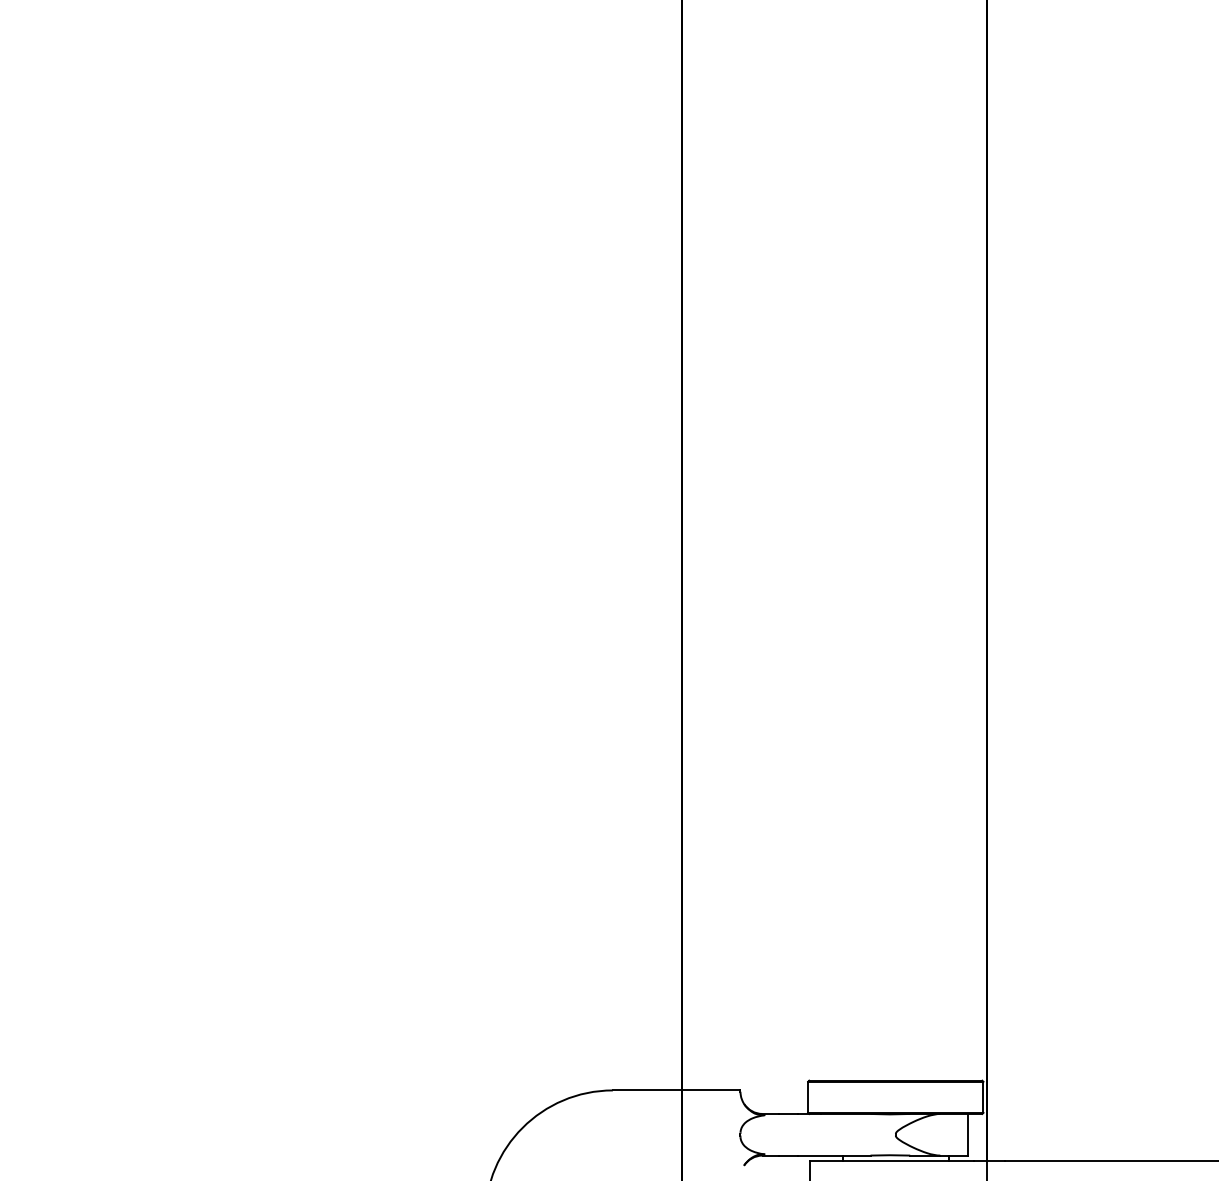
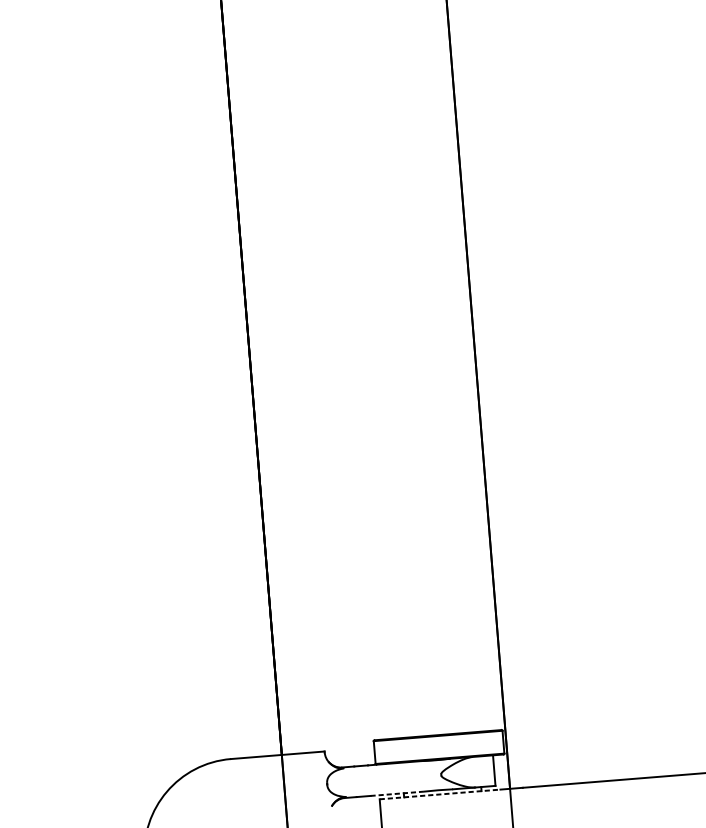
line: (834, 1155) -> (397, 793), solid -> dashed
line: (892, 1161) -> (440, 794), solid -> dashed

